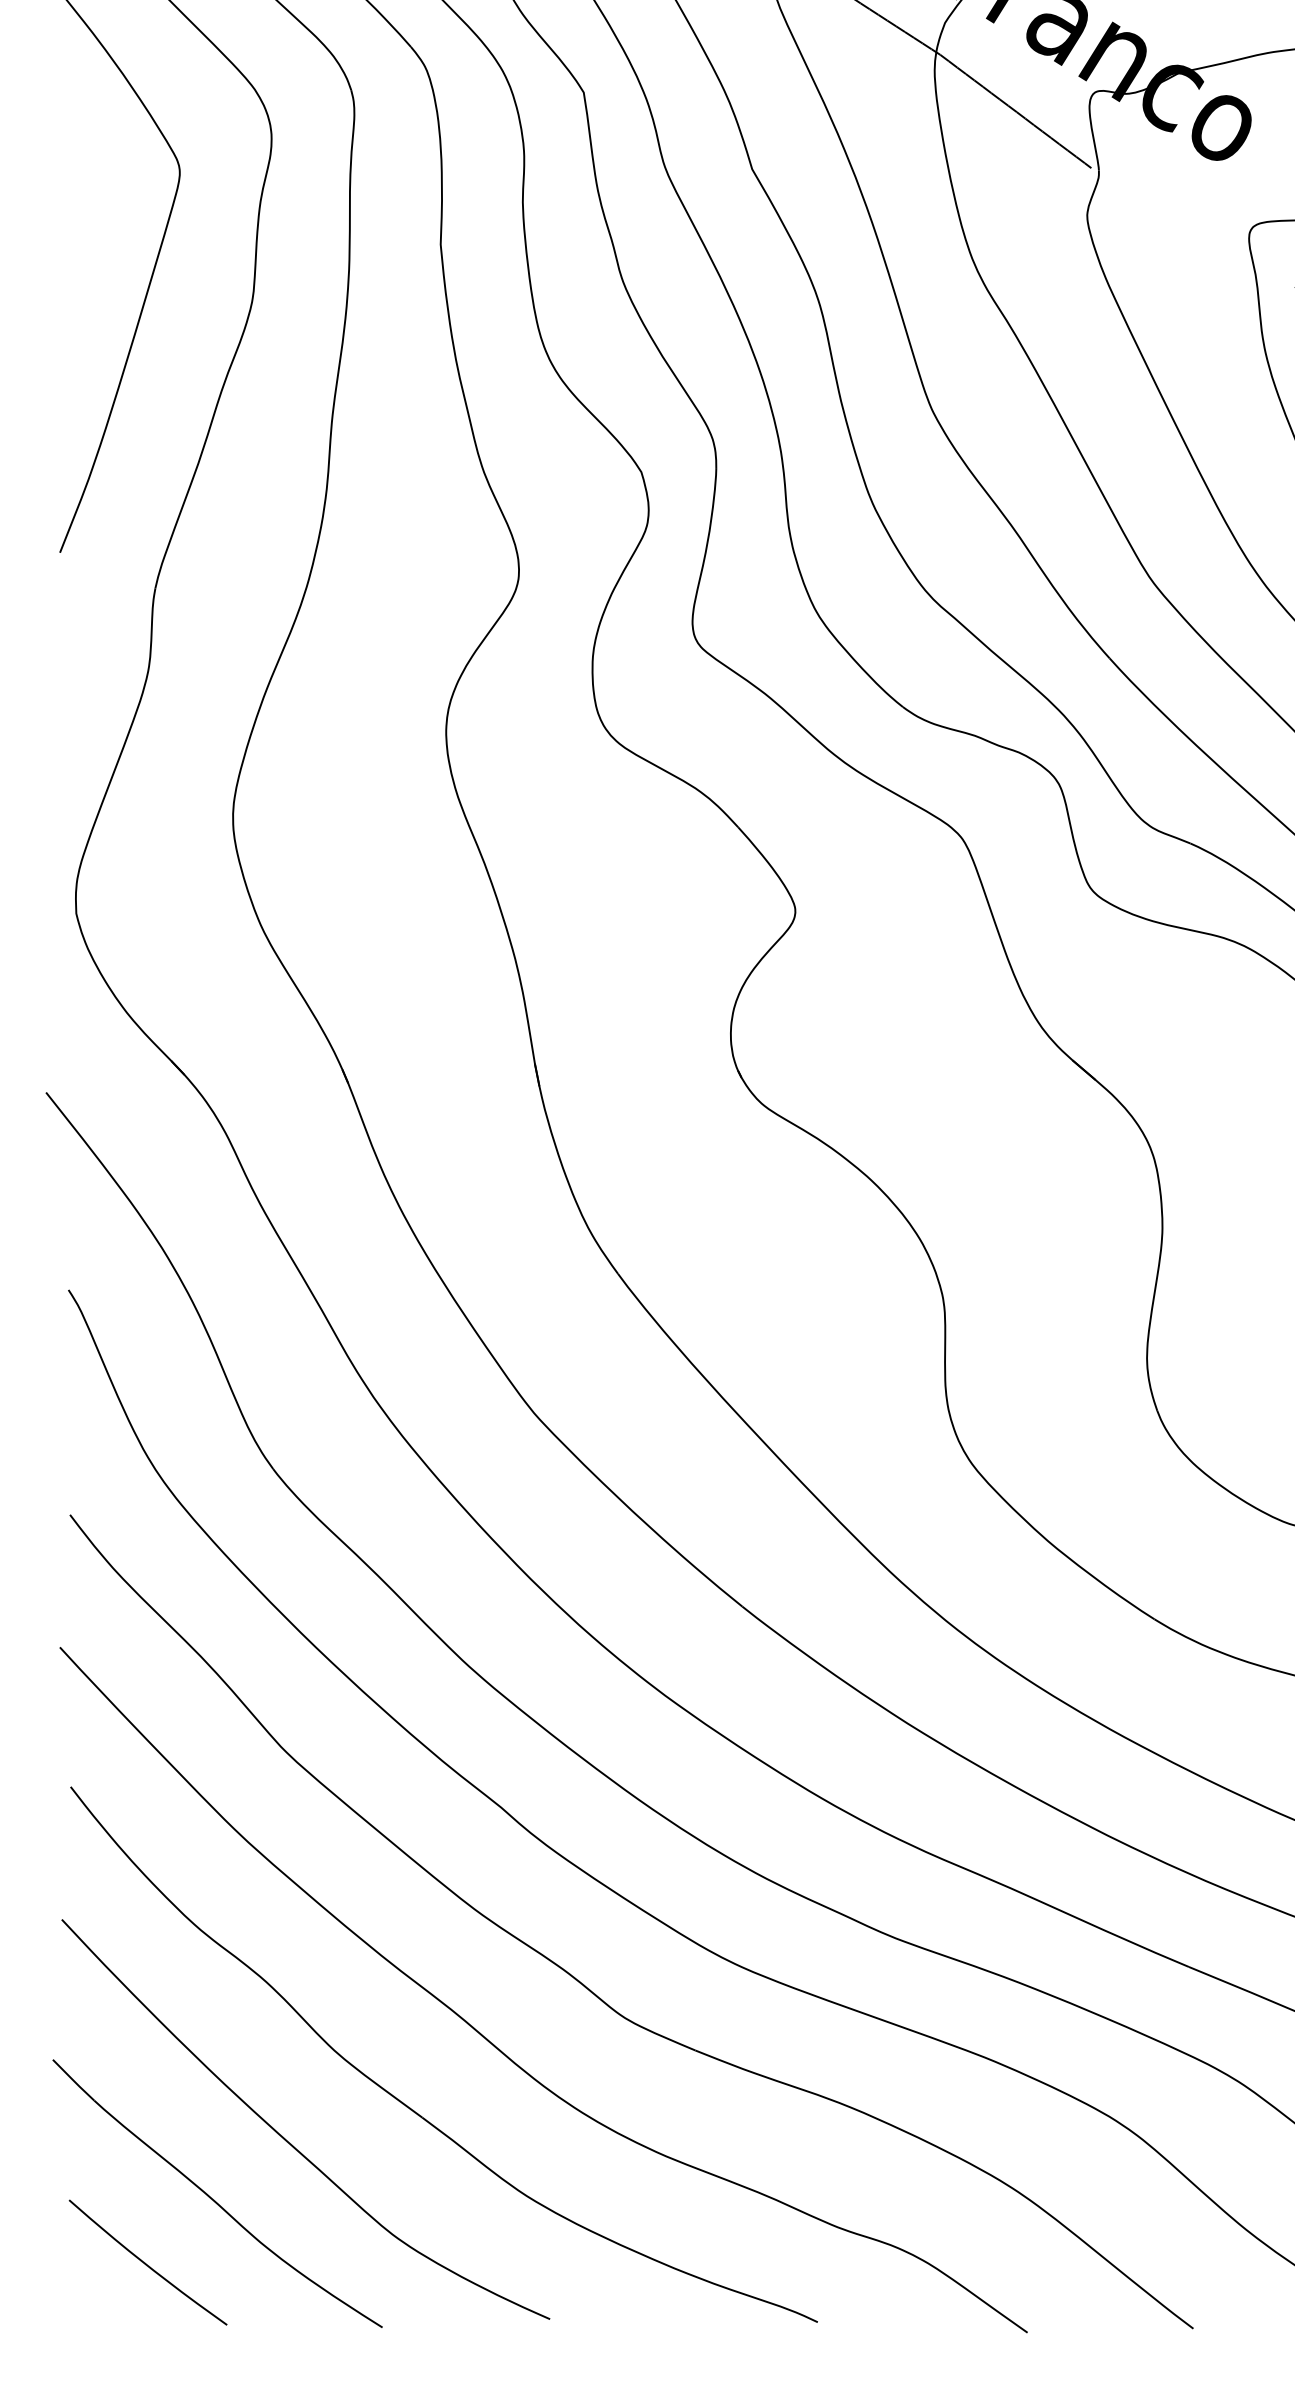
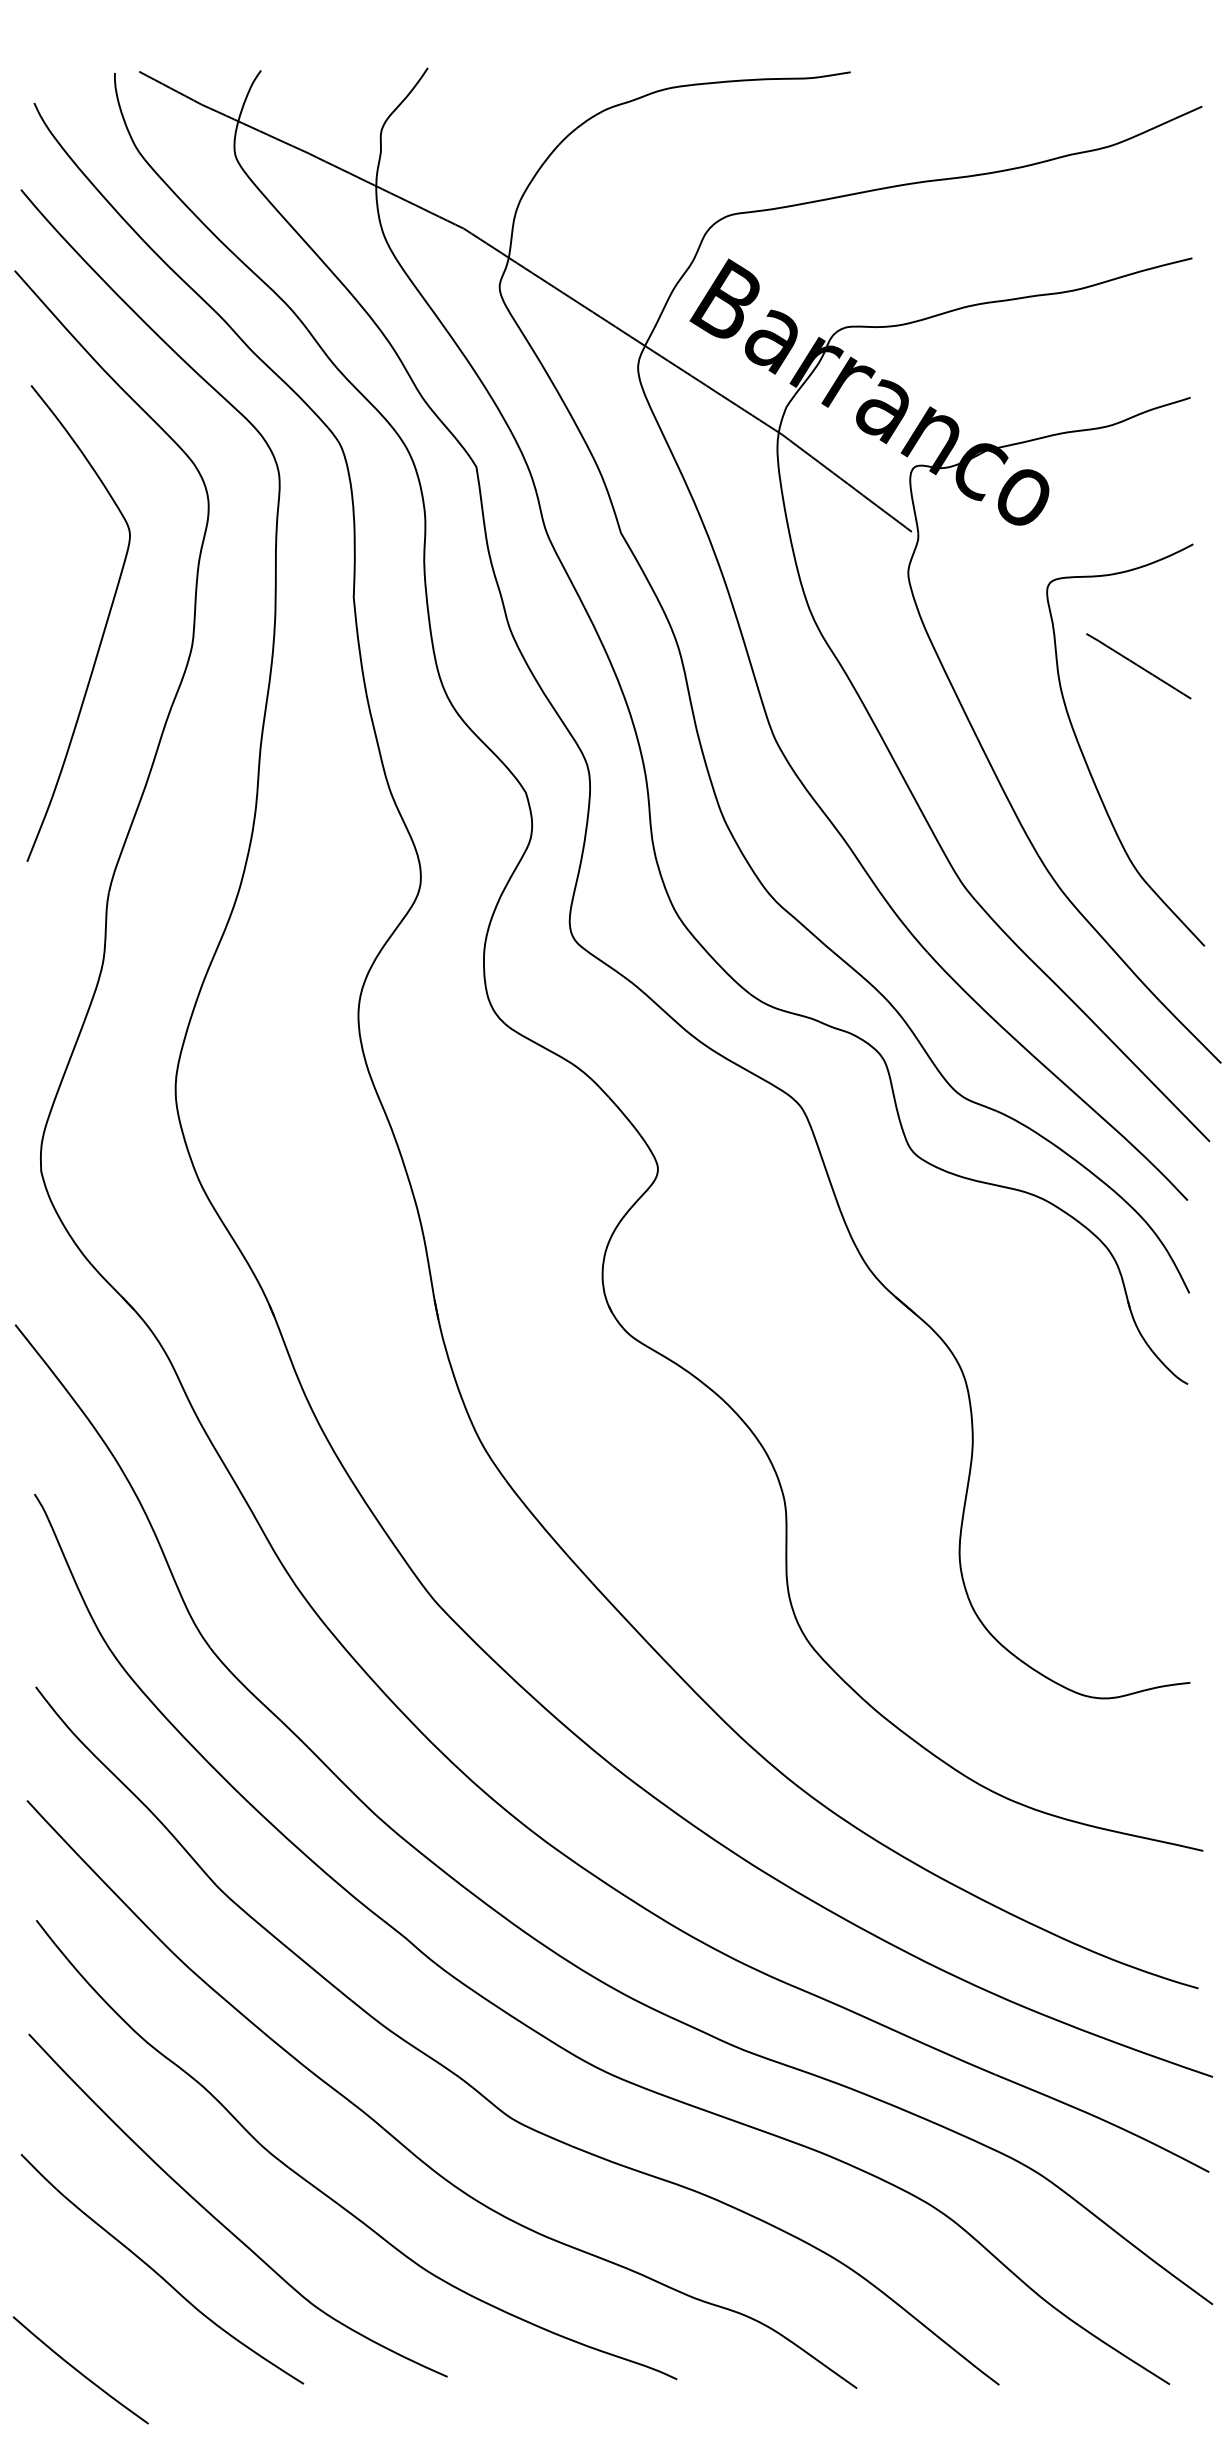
curve: (147, 2263) -> (80, 2371), moved

